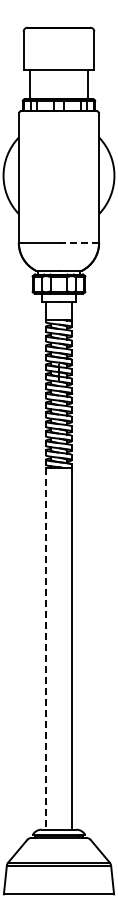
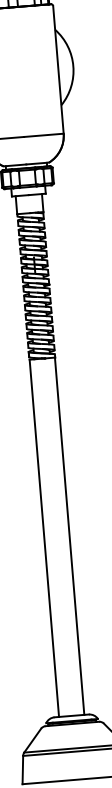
line: (79, 242) -> (44, 134), dashed -> solid
line: (46, 649) -> (44, 539), dashed -> solid

